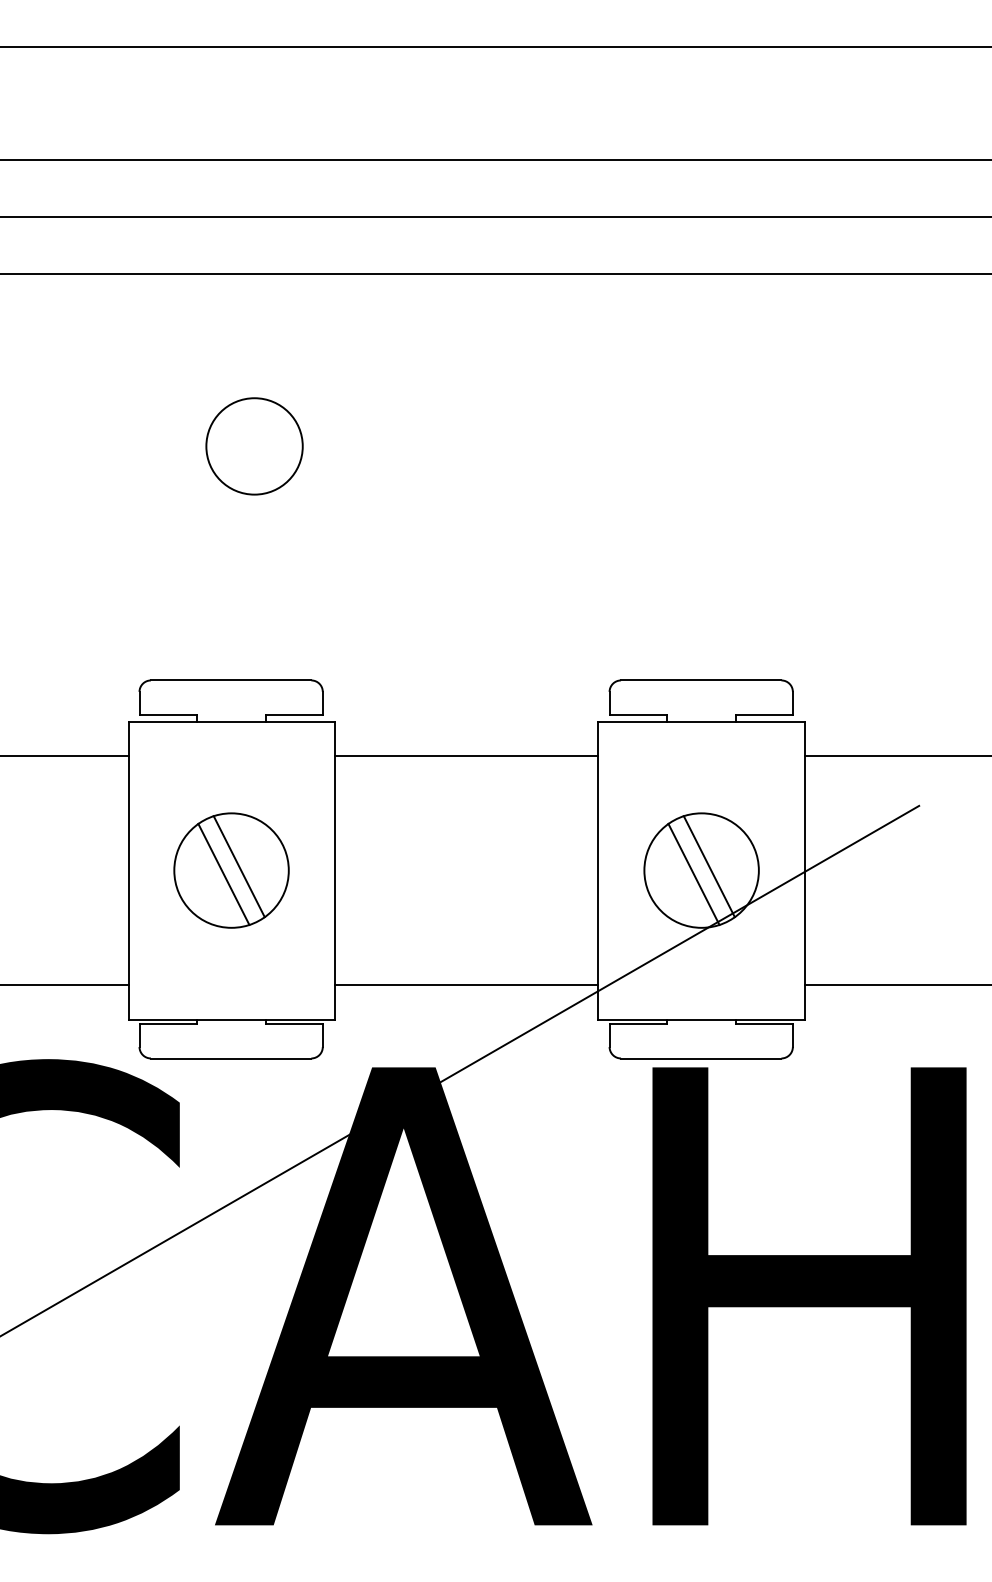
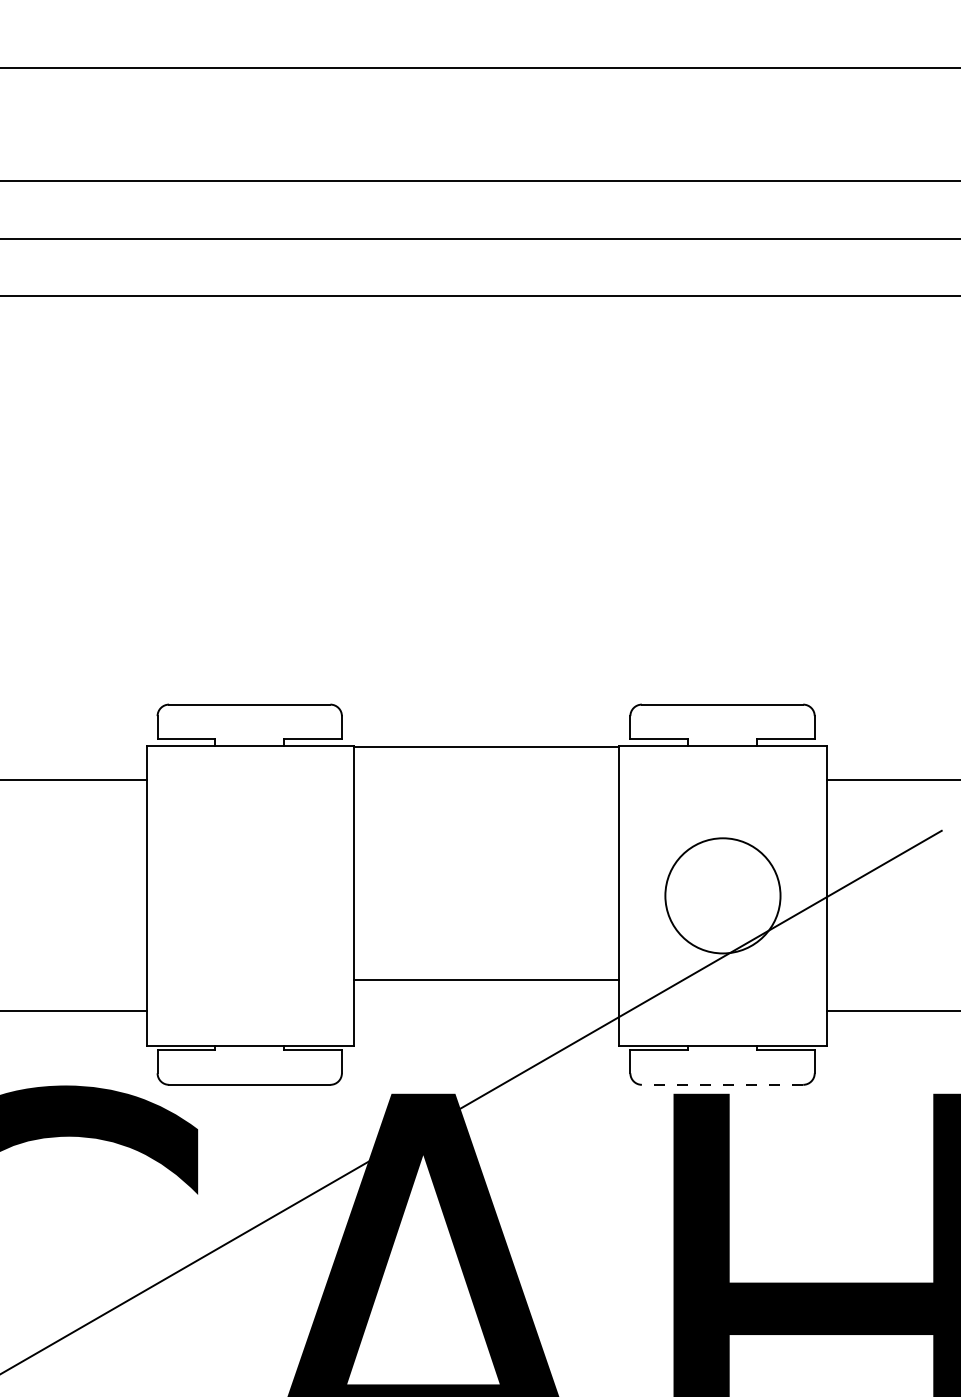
circle: (254, 446) -> (273, 469), removed
line: (466, 755) -> (486, 746), moved
line: (708, 866) -> (729, 891), removed
part: (231, 870) -> (250, 895), removed
line: (693, 873) -> (714, 898), removed
line: (466, 985) -> (486, 980), moved
line: (700, 1058) -> (721, 1084), solid -> dashed

